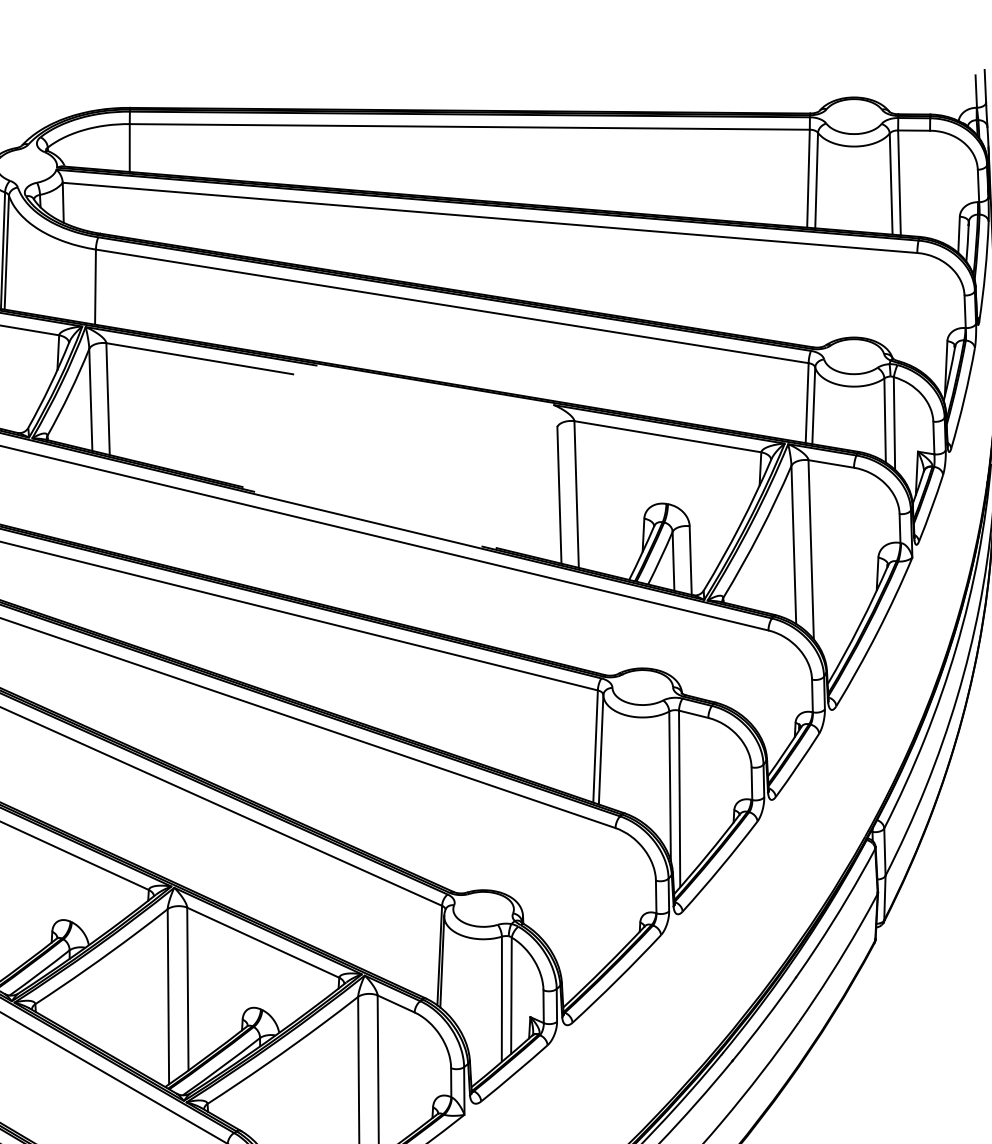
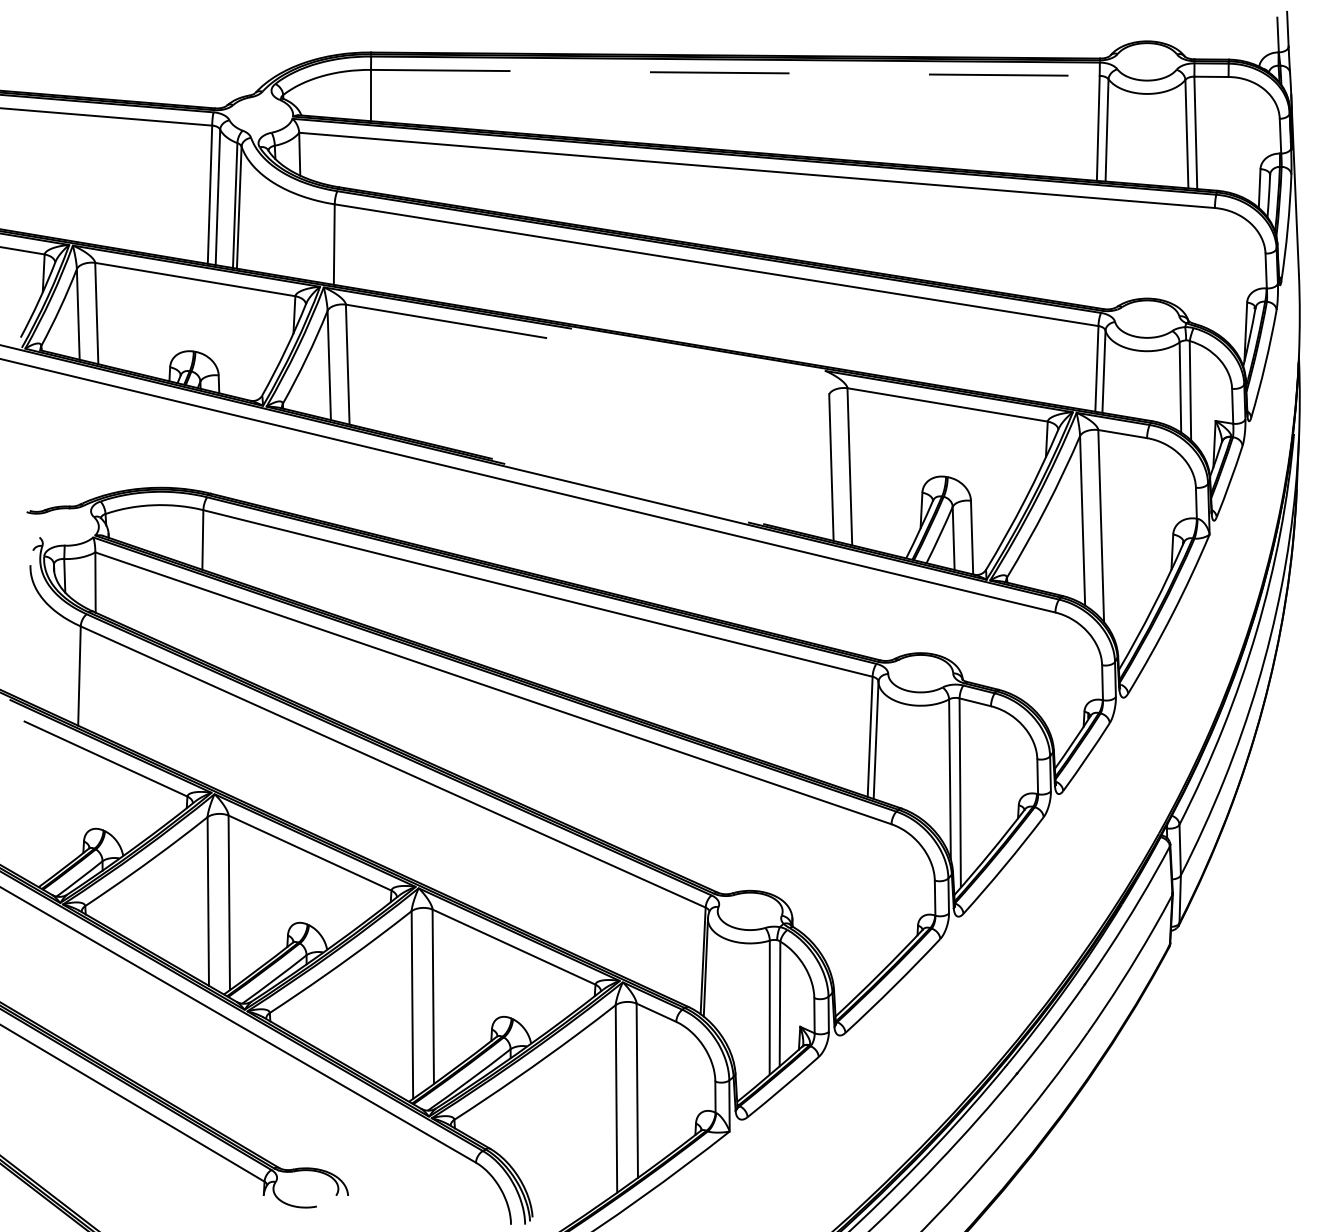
line: (469, 126) -> (735, 72), solid -> dashed

